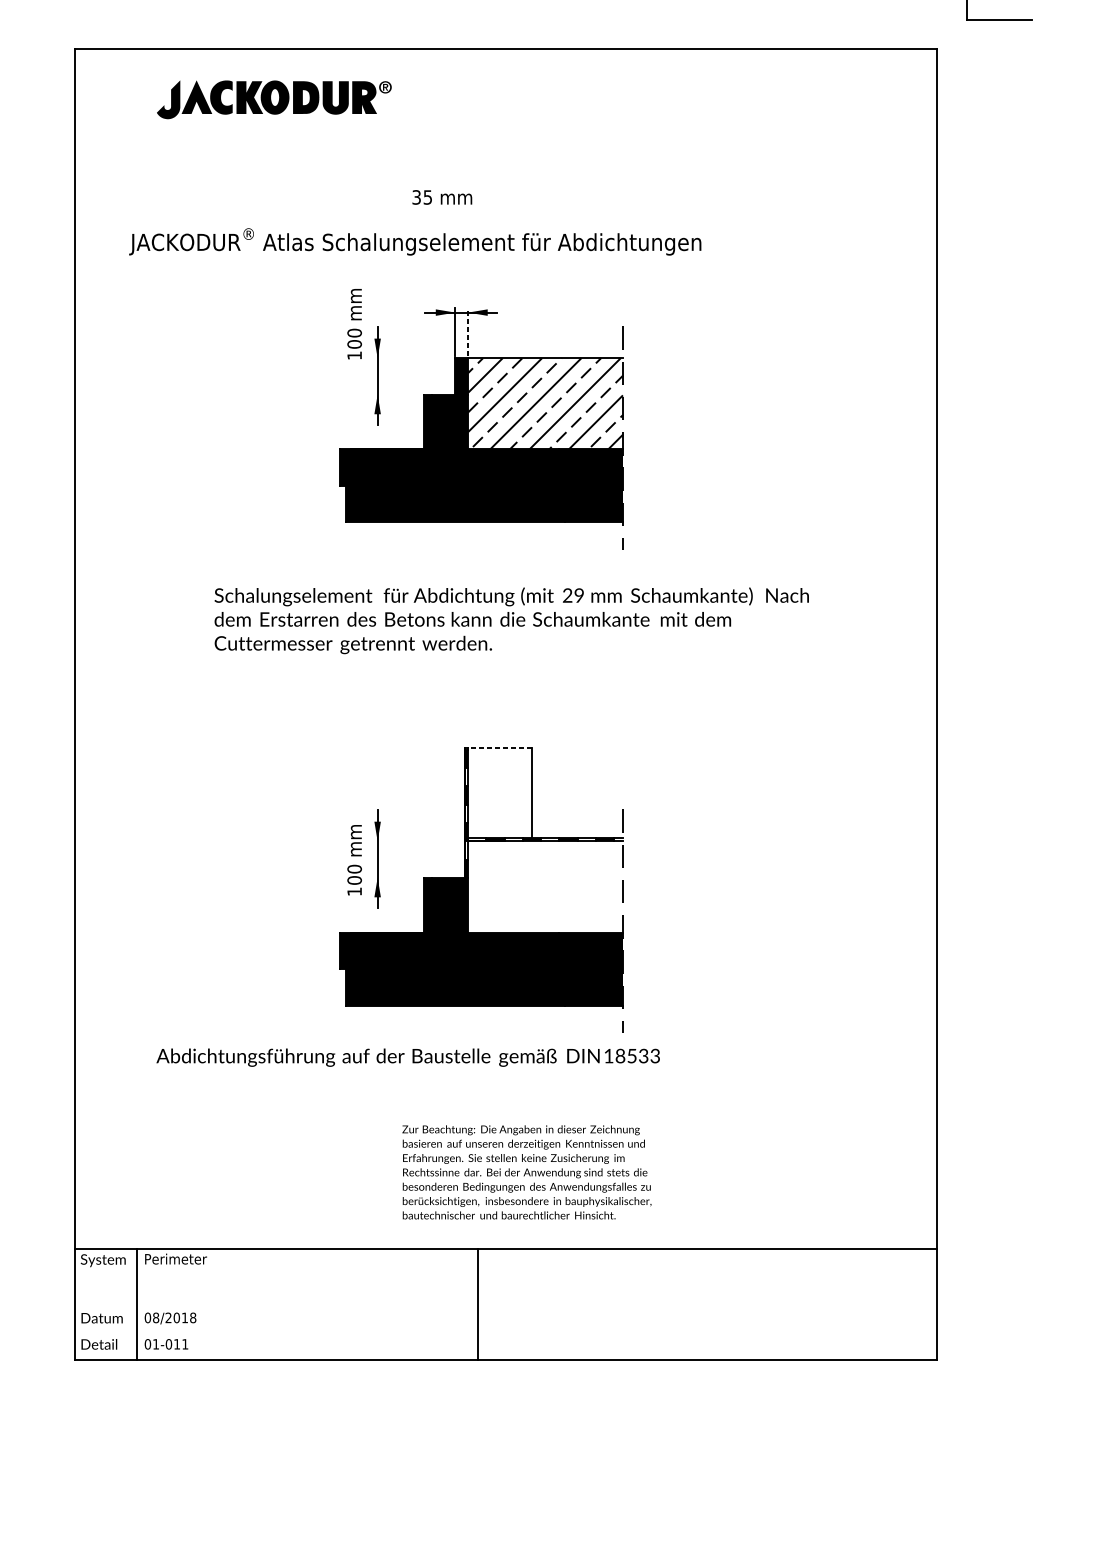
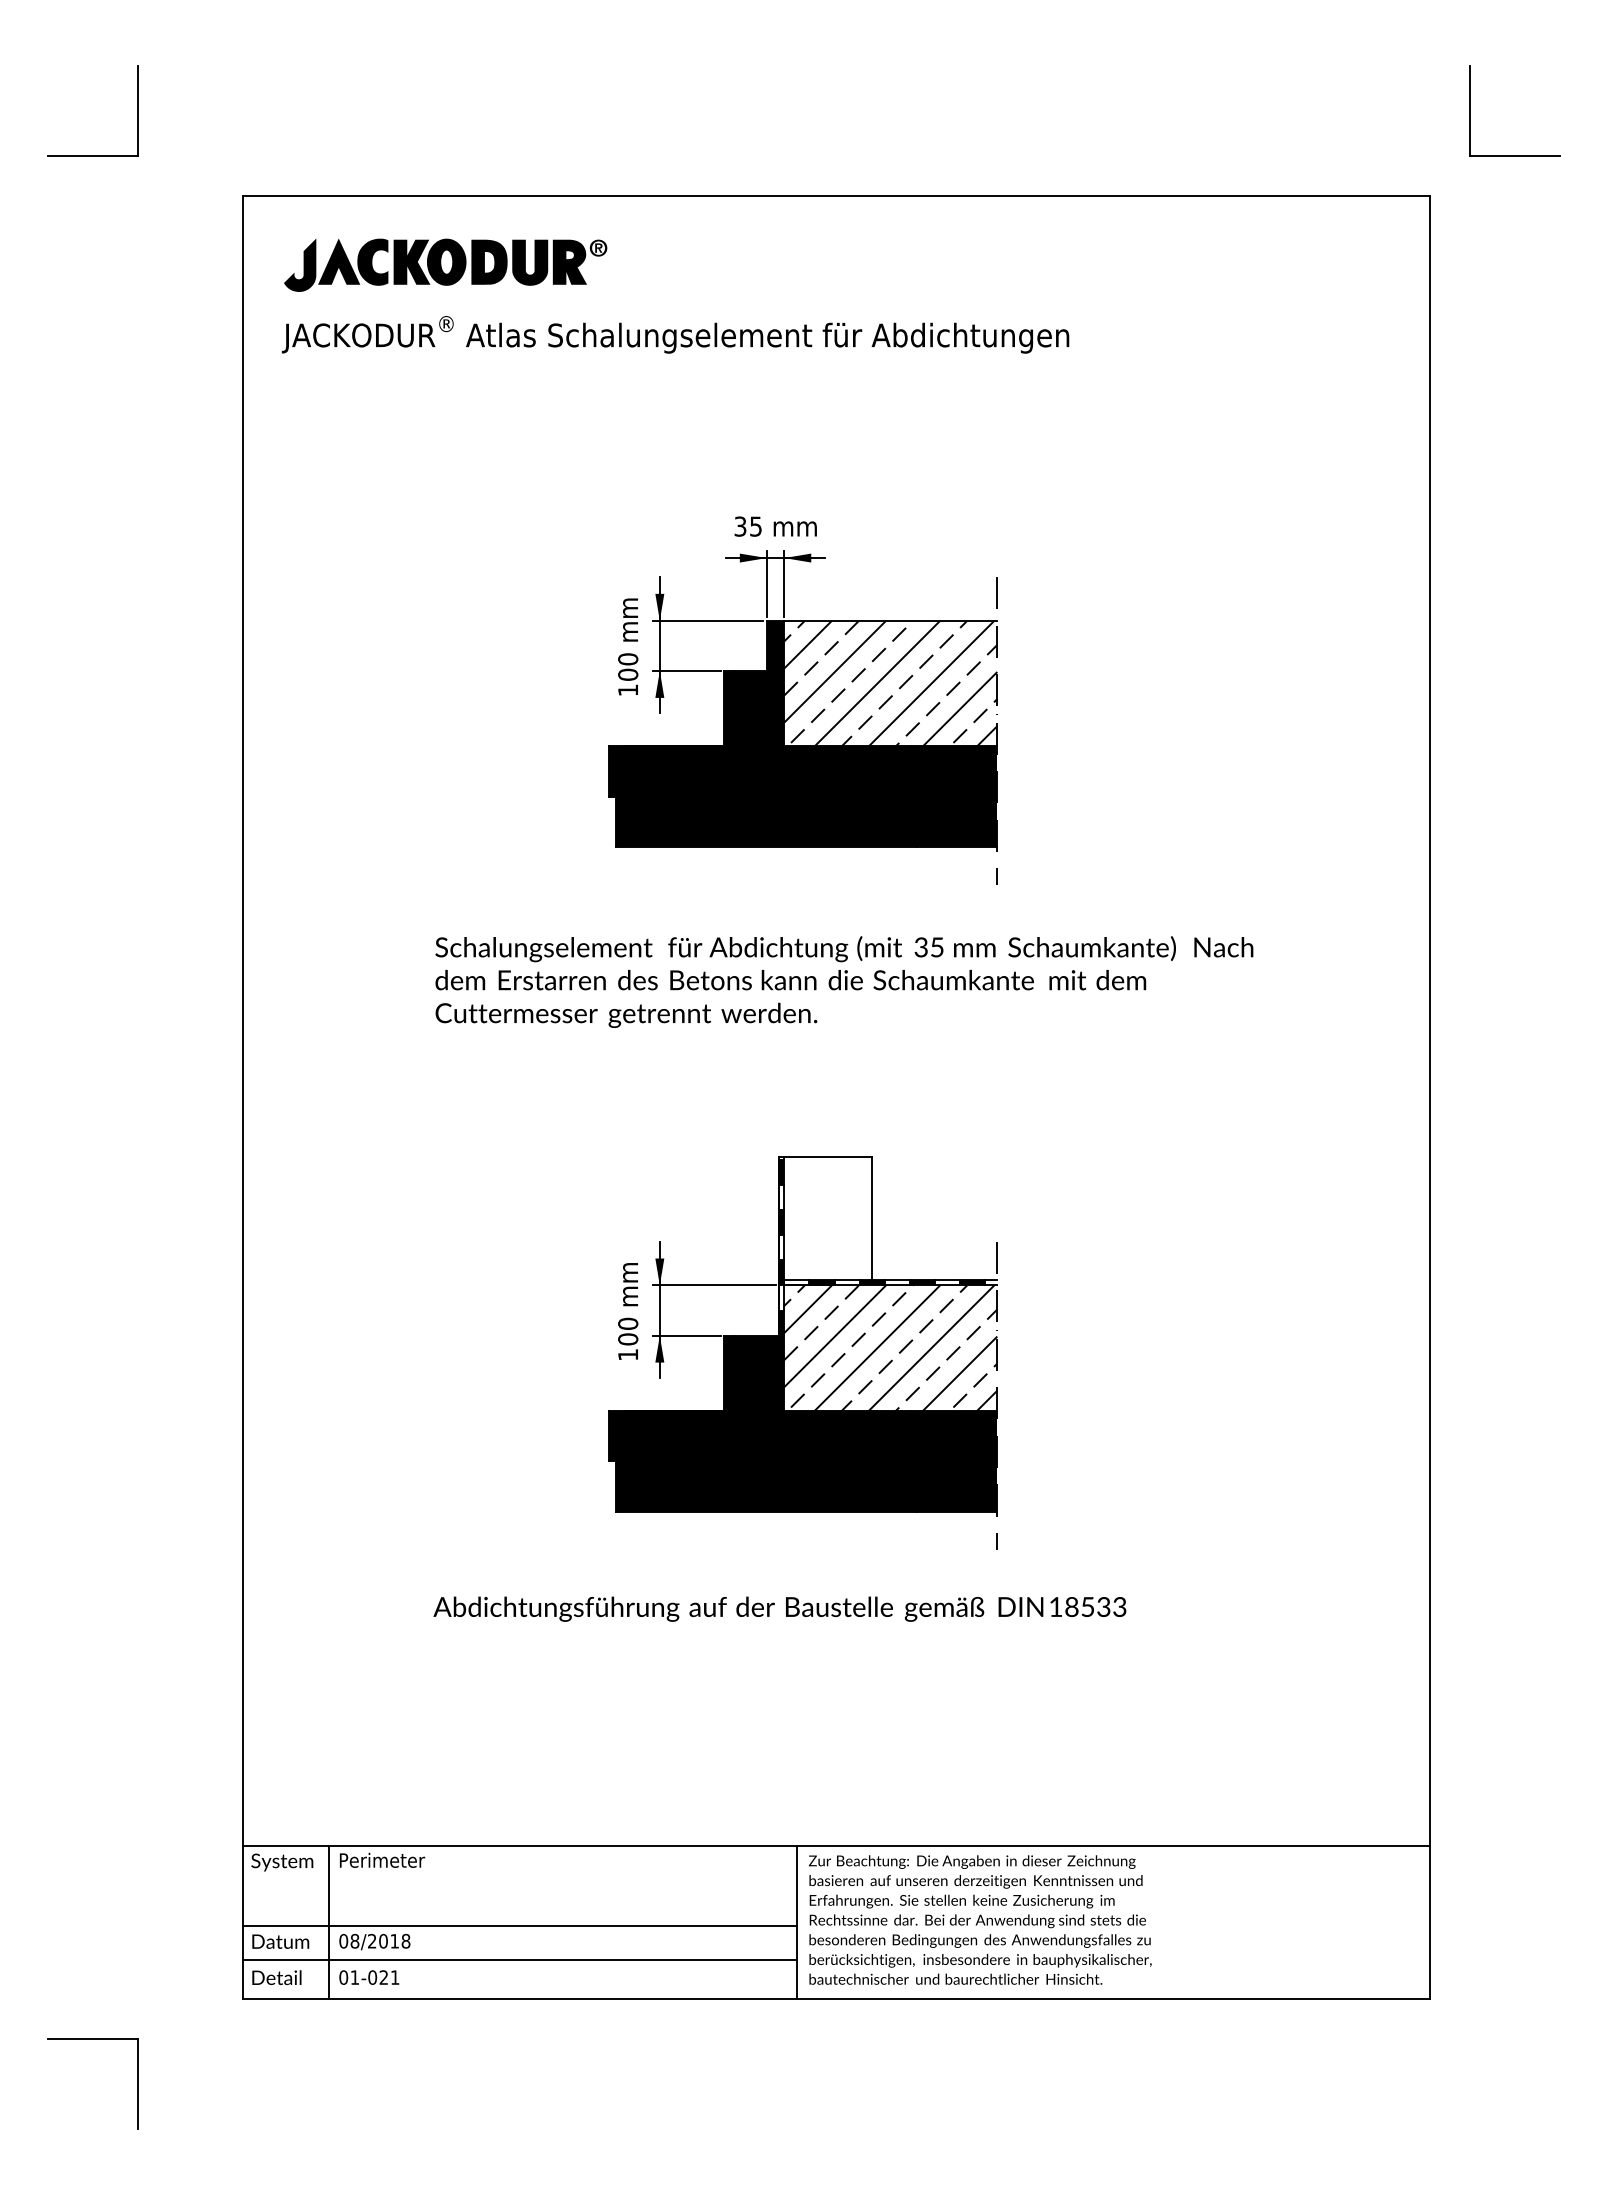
part: (274, 99) -> (445, 264), moved
text: (442, 197) -> (775, 526), moved
text: (415, 241) -> (675, 334), moved
text: (354, 323) -> (628, 646), moved
line: (468, 331) -> (784, 583), dashed -> solid
line: (413, 357) -> (708, 620), added
line: (397, 395) -> (686, 671), added
text: (572, 595) -> (928, 947), 29 -> 35
line: (500, 748) -> (828, 1157), dashed -> solid
line: (417, 841) -> (714, 1285), added
line: (397, 877) -> (686, 1335), added
hatch: (545, 887) -> (890, 1348), added
text: (407, 1057) -> (779, 1608), moved
text: (527, 1172) -> (980, 1919), moved
line: (275, 1306) -> (519, 1925), added
line: (275, 1331) -> (519, 1960), added
text: (176, 1344) -> (383, 1977), 01-011 -> 01-021

